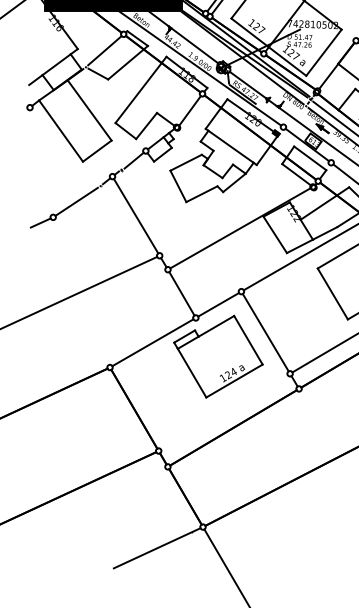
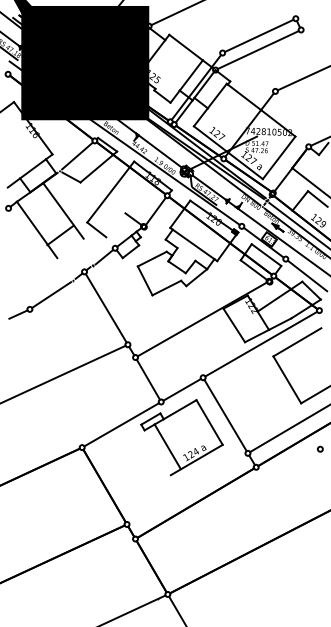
line: (146, 126) -> (115, 225), removed
line: (97, 151) -> (60, 235), moved
line: (191, 372) -> (167, 446), moved

